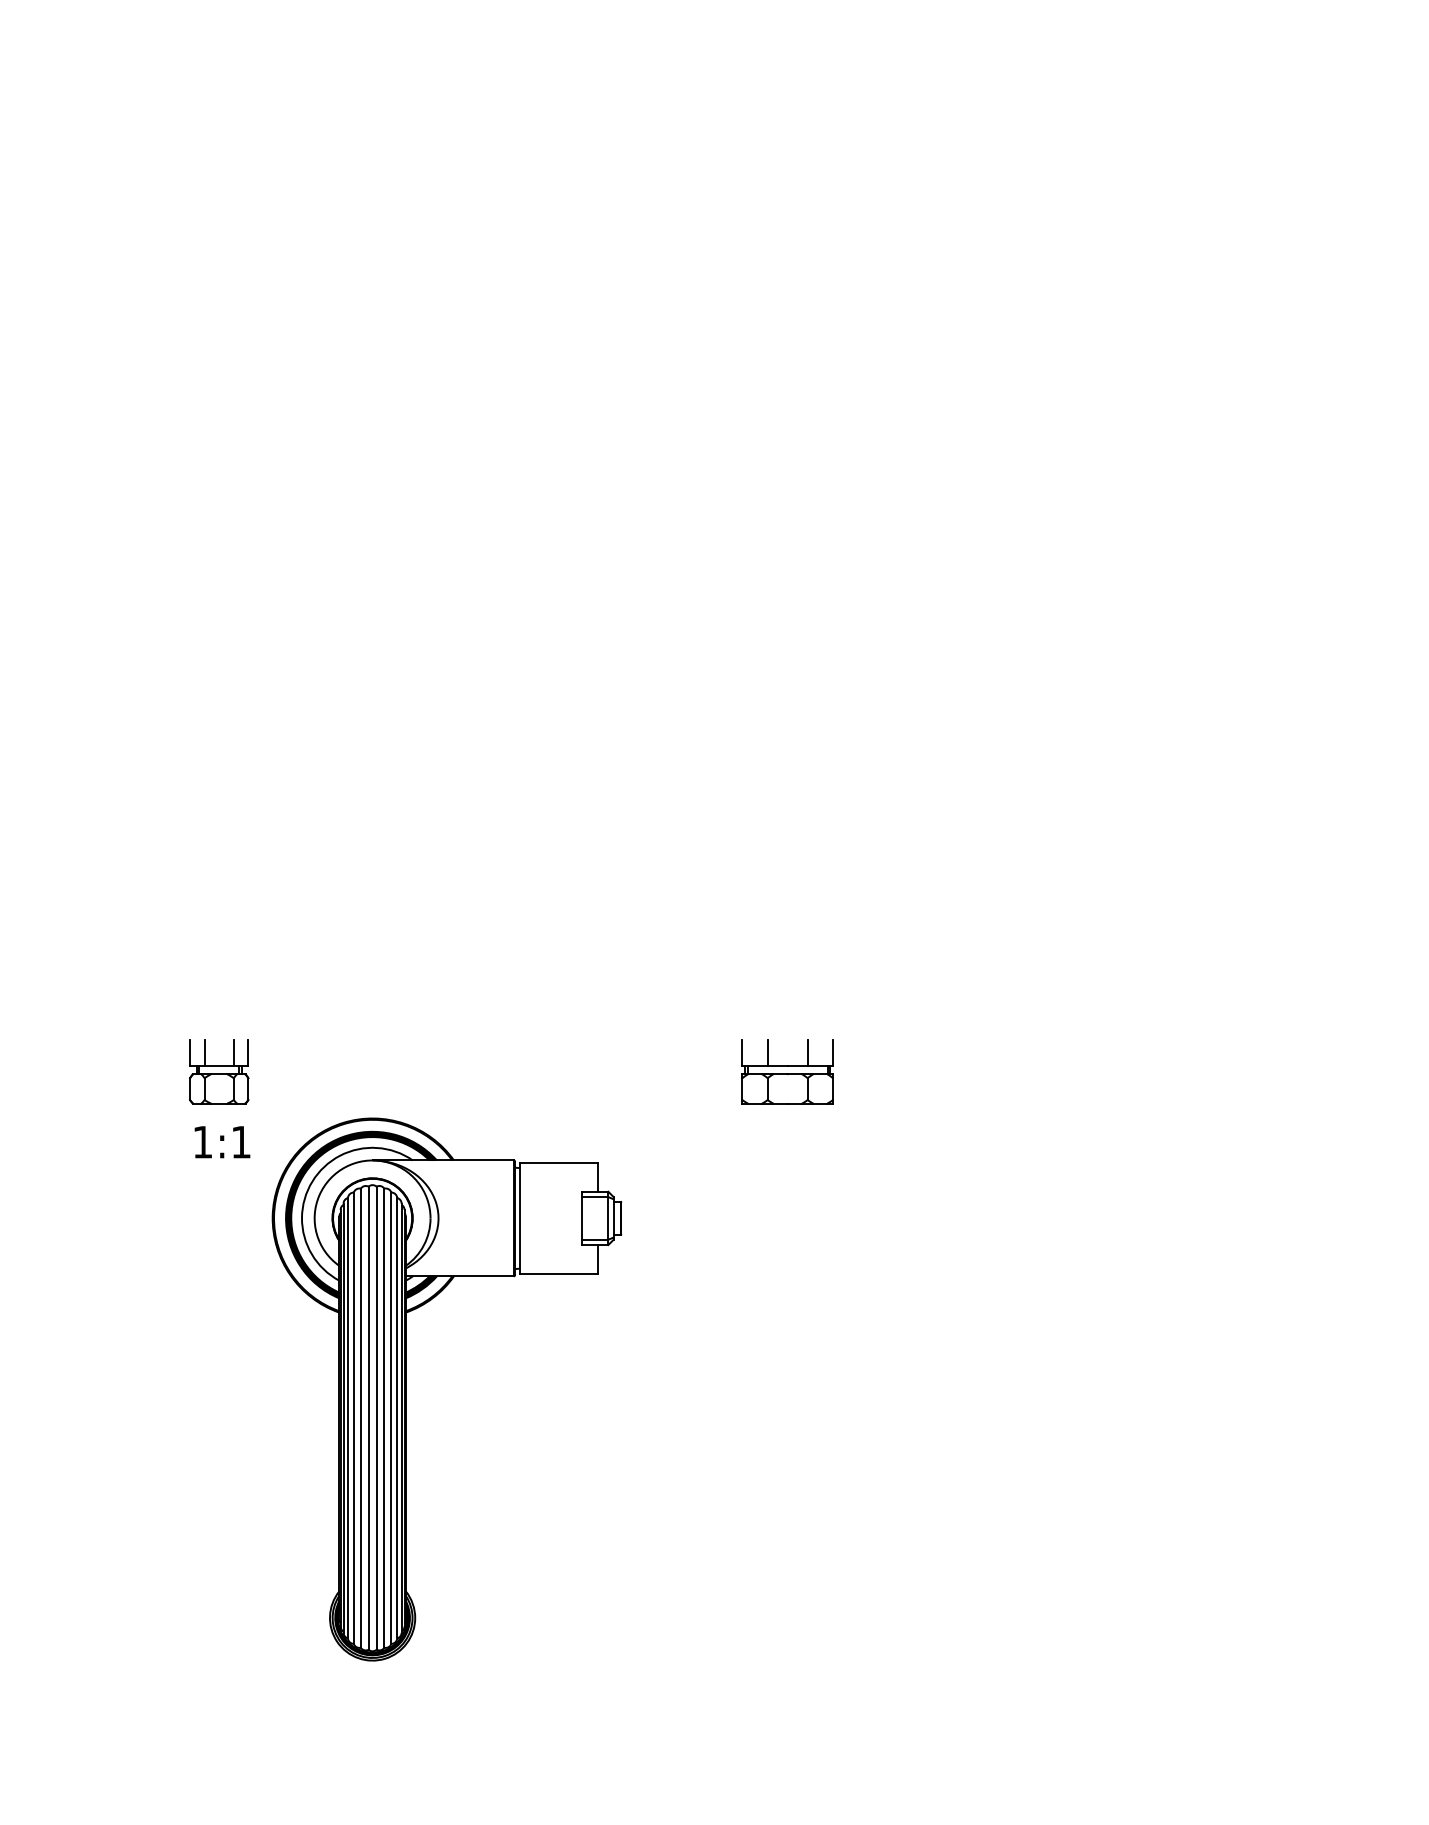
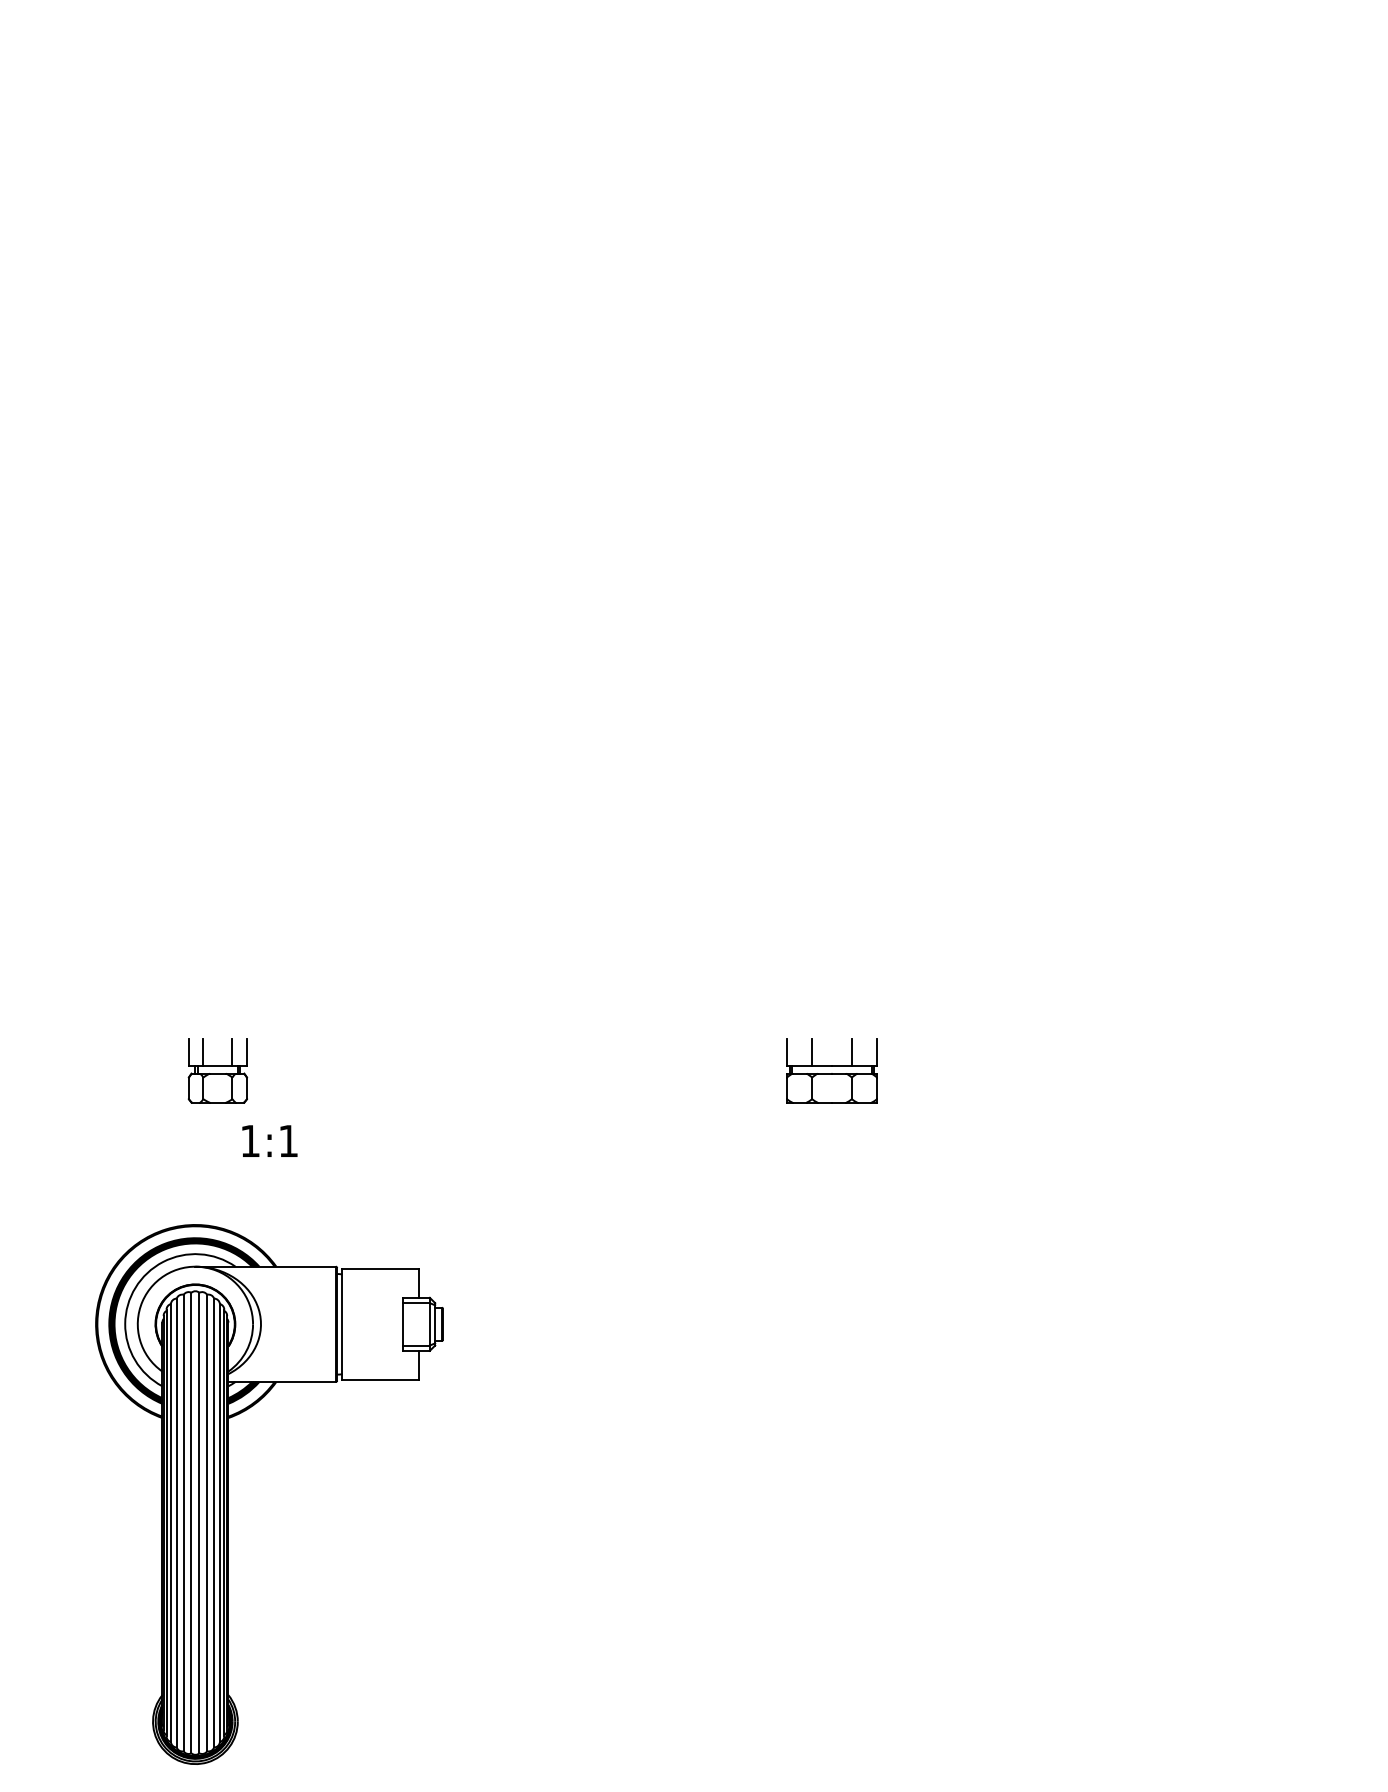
part: (219, 1071) -> (218, 1070), moved
part: (406, 1389) -> (229, 1494), moved

